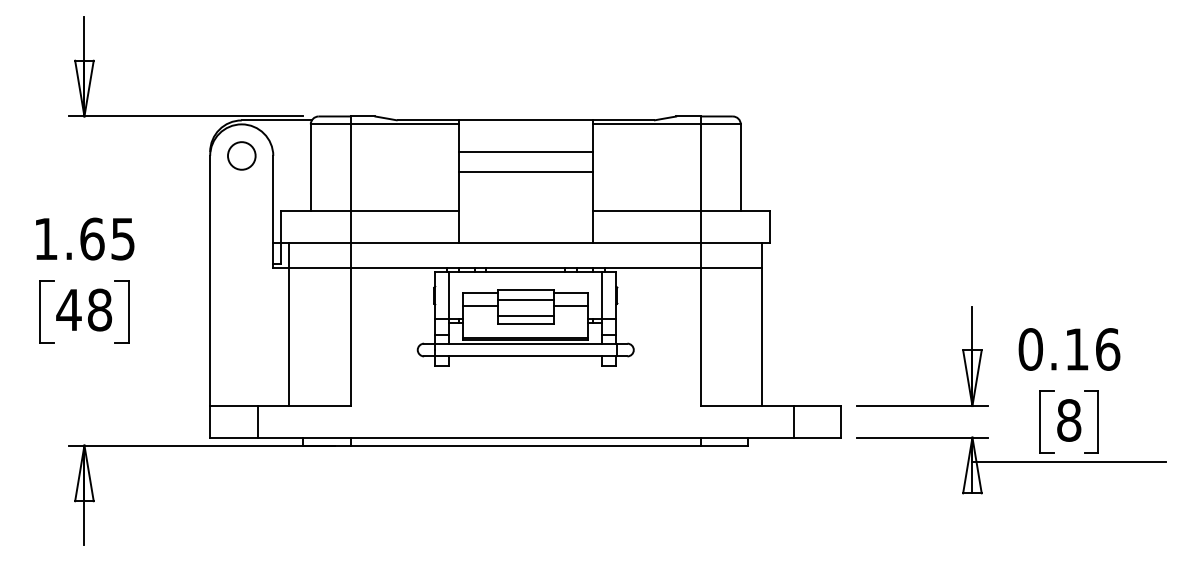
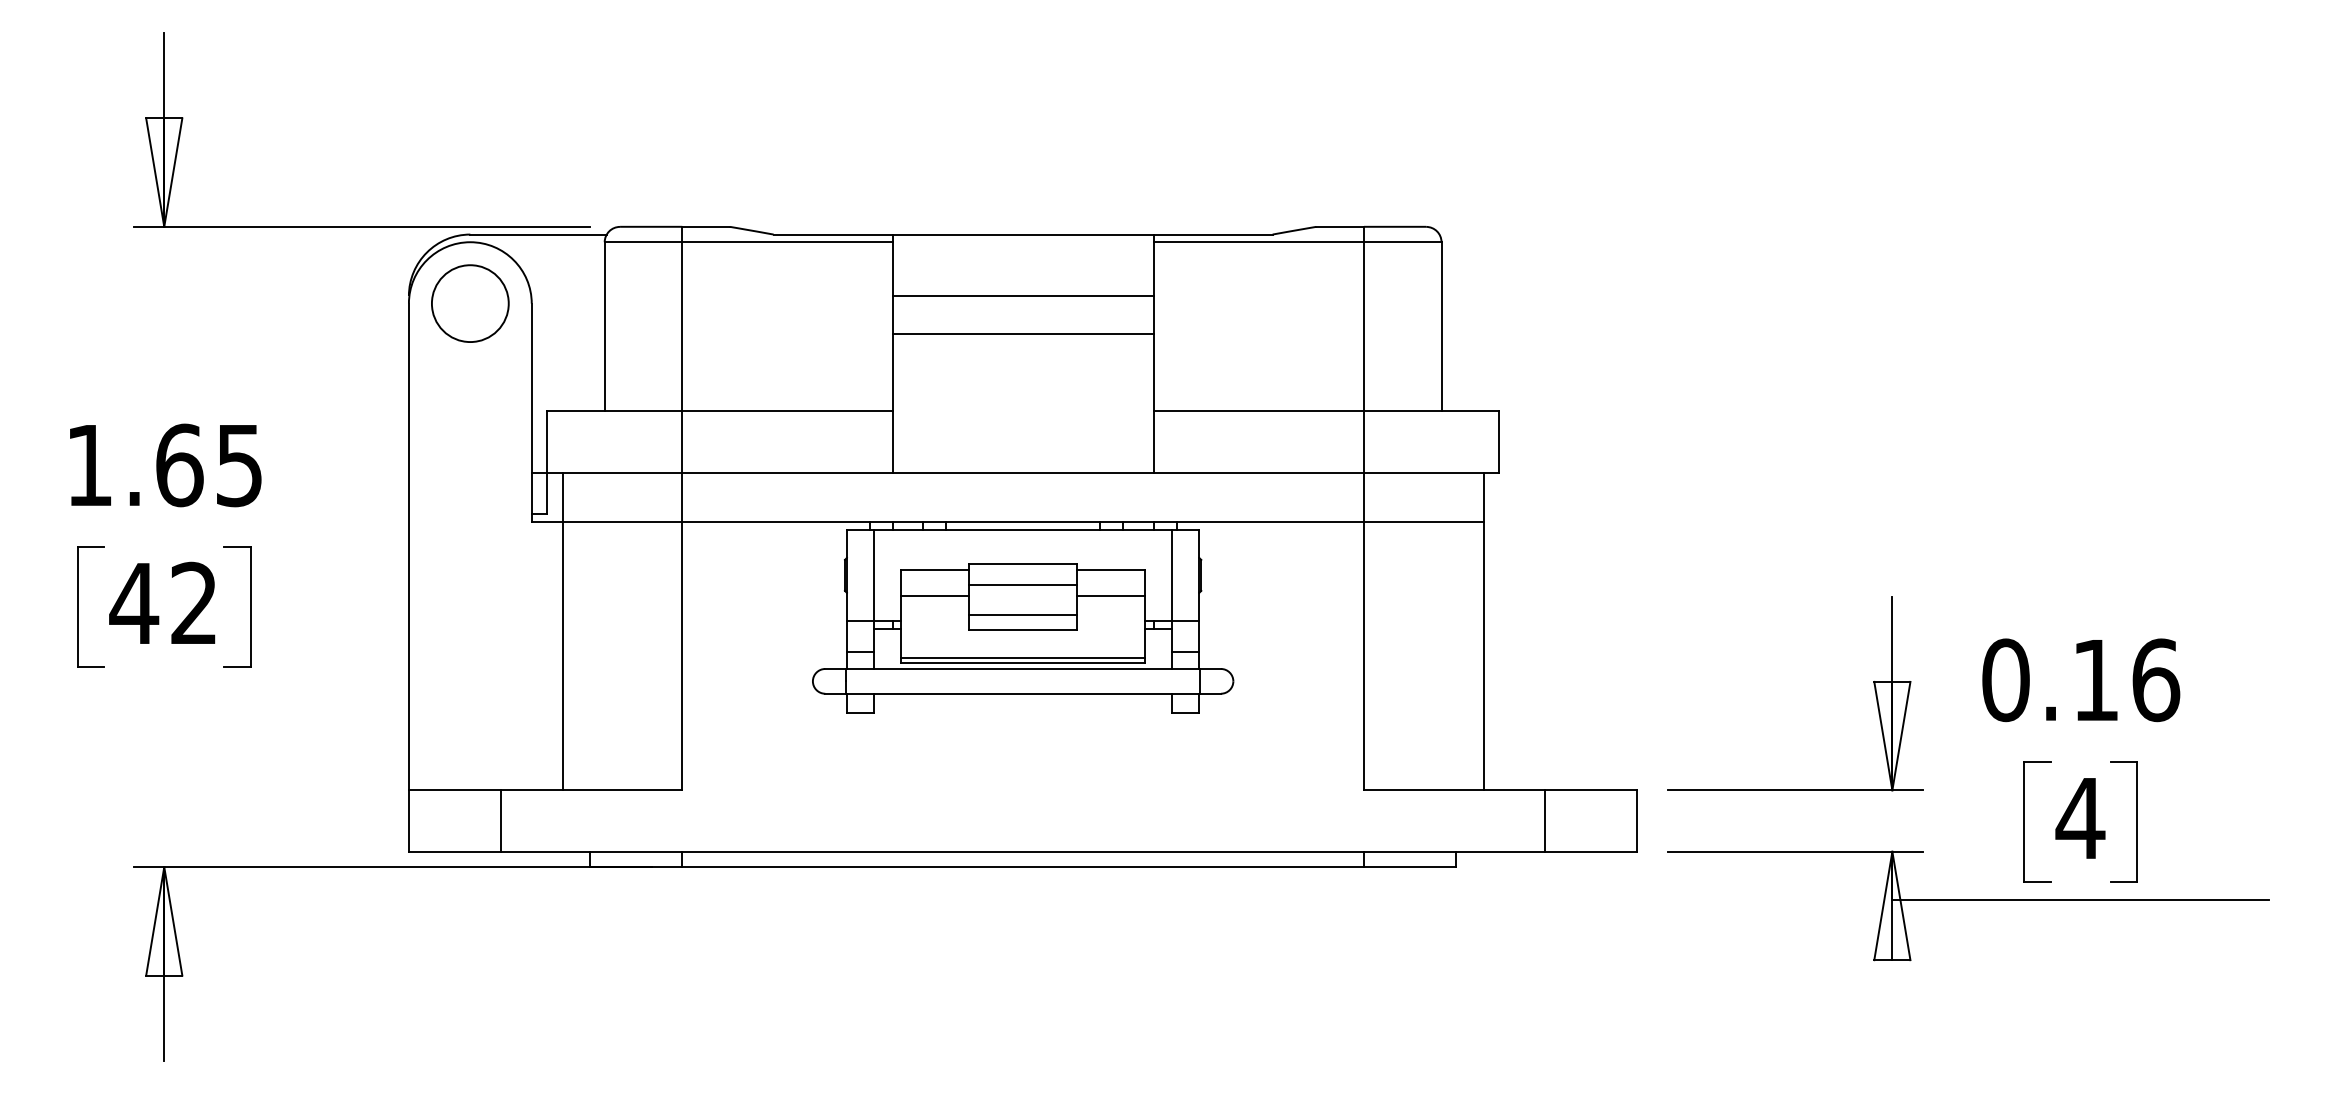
circle: (241, 155) -> (469, 302), size x1.43
text: (100, 309) -> (195, 602), 48 -> 42
text: (1068, 420) -> (2079, 818), 8 -> 4

